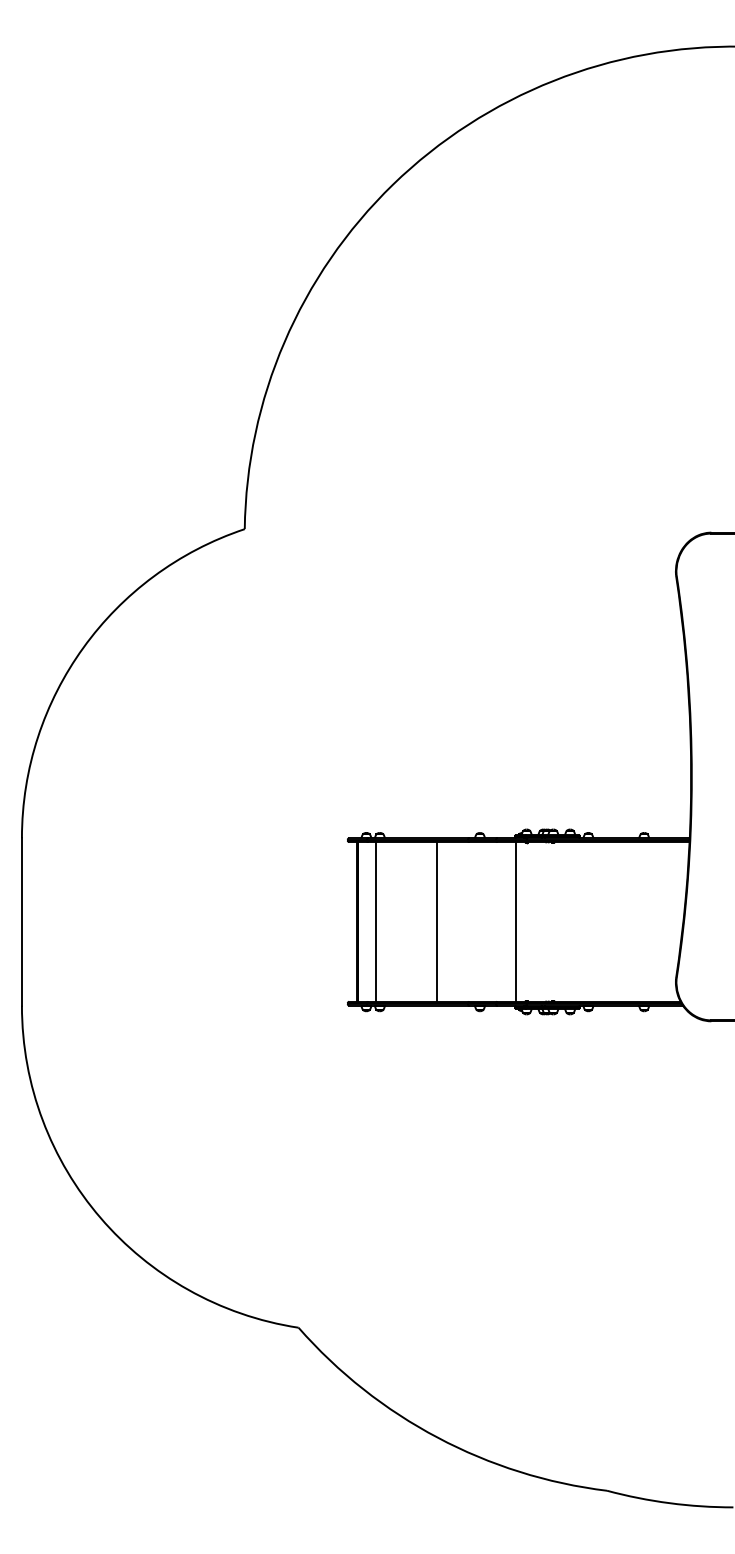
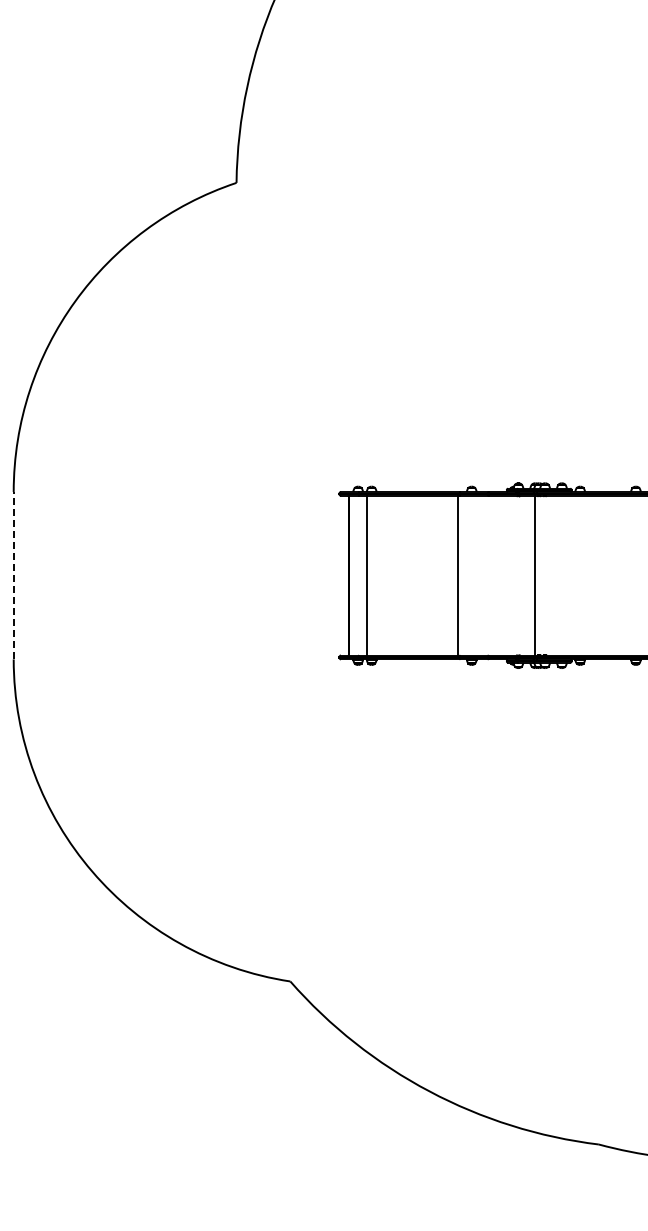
line: (21, 921) -> (13, 575), solid -> dashed
line: (436, 921) -> (458, 575), moved
line: (516, 921) -> (535, 575), moved

